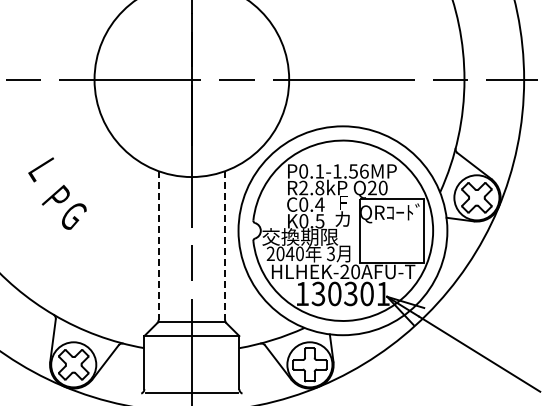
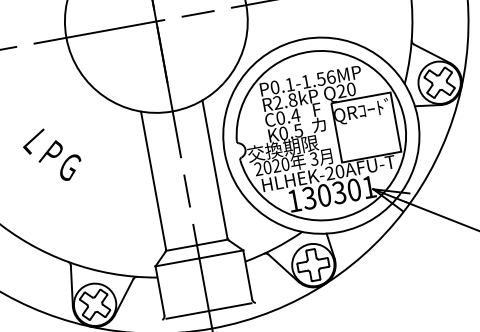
text: (40, 169) -> (33, 141), moved
line: (158, 246) -> (153, 181), dashed -> solid
line: (225, 246) -> (215, 169), dashed -> solid
text: (289, 253) -> (275, 165), 2040 -> 2020

